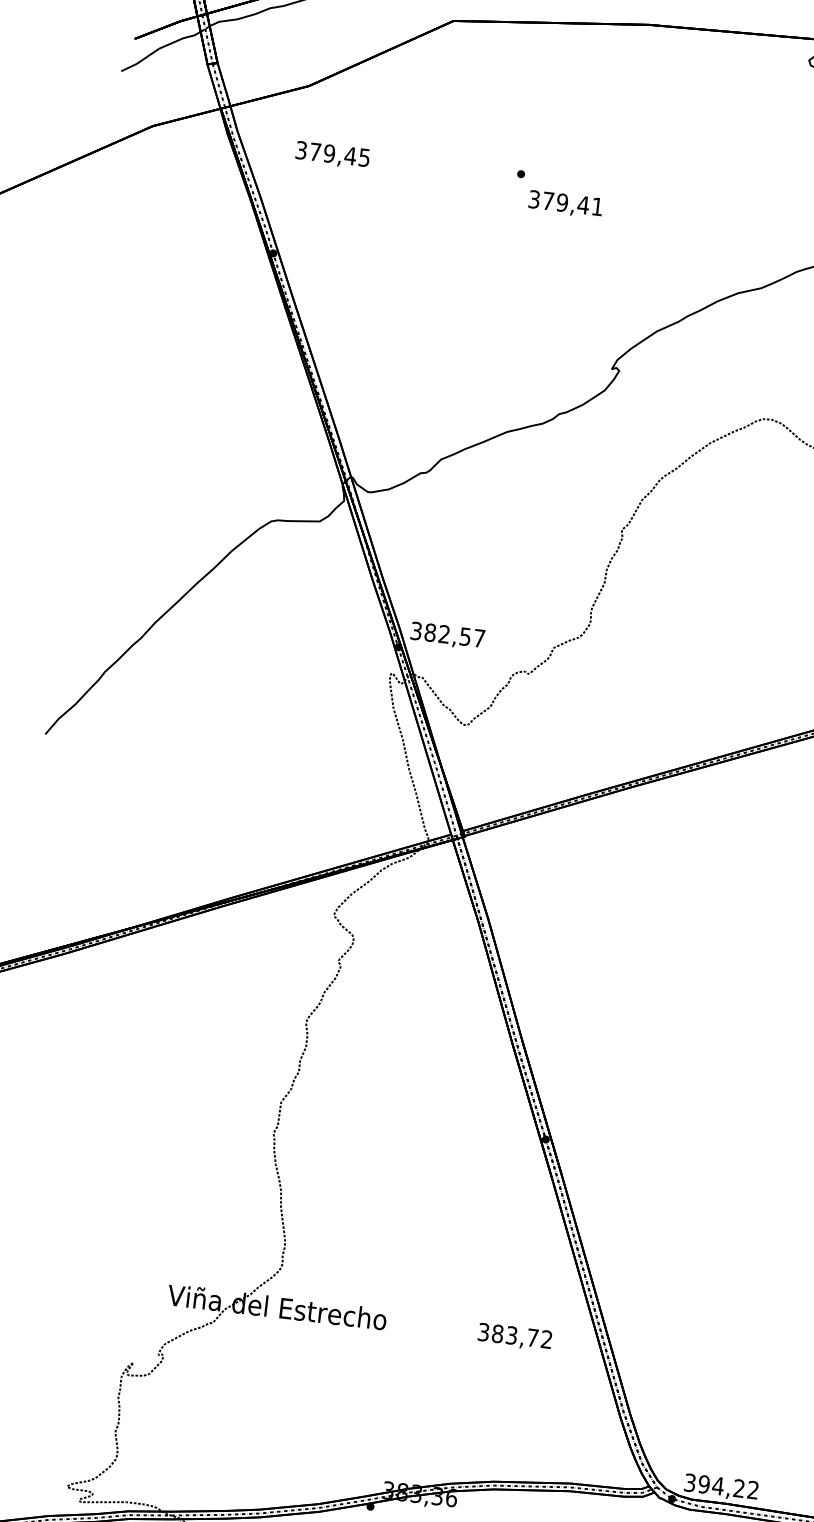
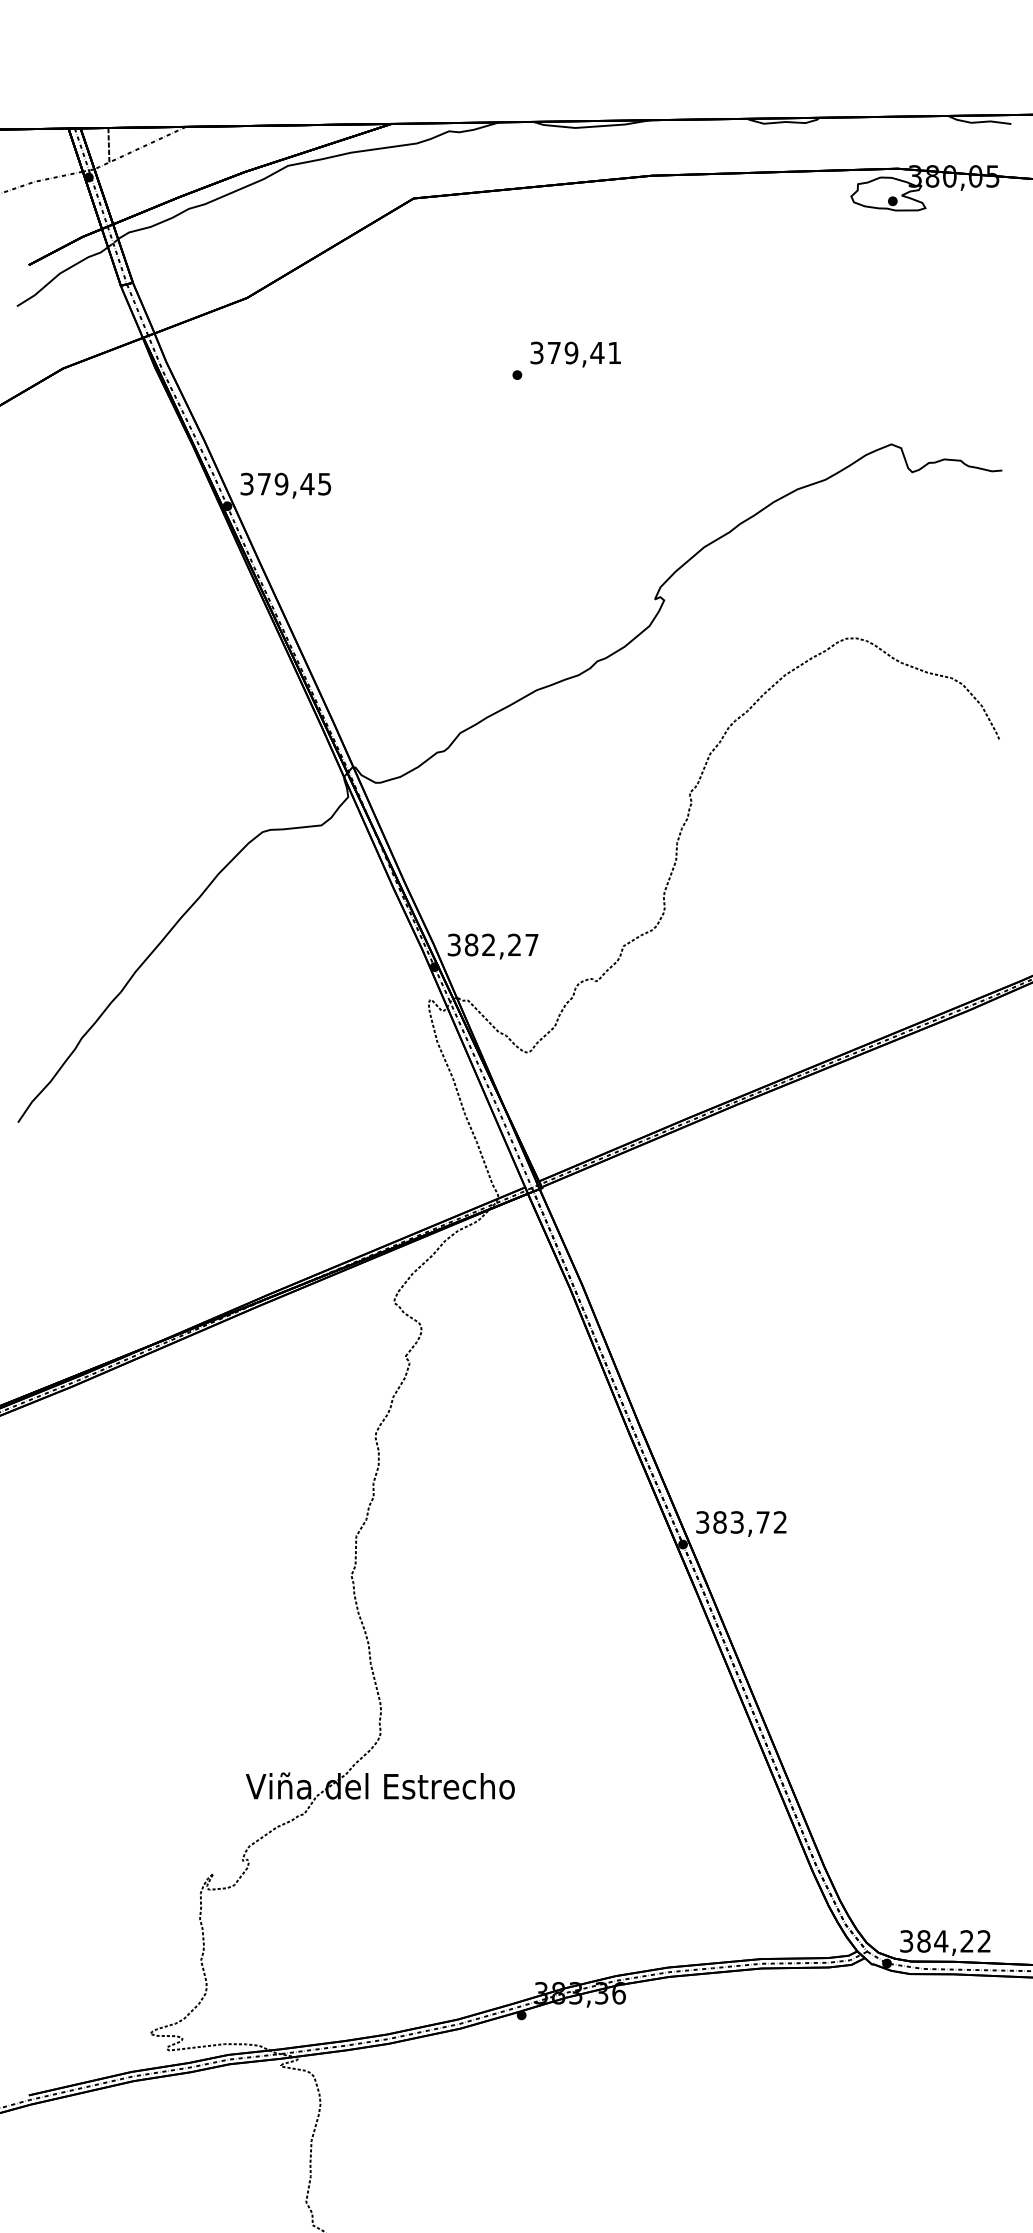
text: (332, 155) -> (285, 485), moved
text: (565, 204) -> (575, 354), moved
text: (465, 636) -> (514, 944), 382,57 -> 382,27
text: (515, 1336) -> (741, 1523), moved
text: (703, 1484) -> (923, 1941), 394,22 -> 384,22

